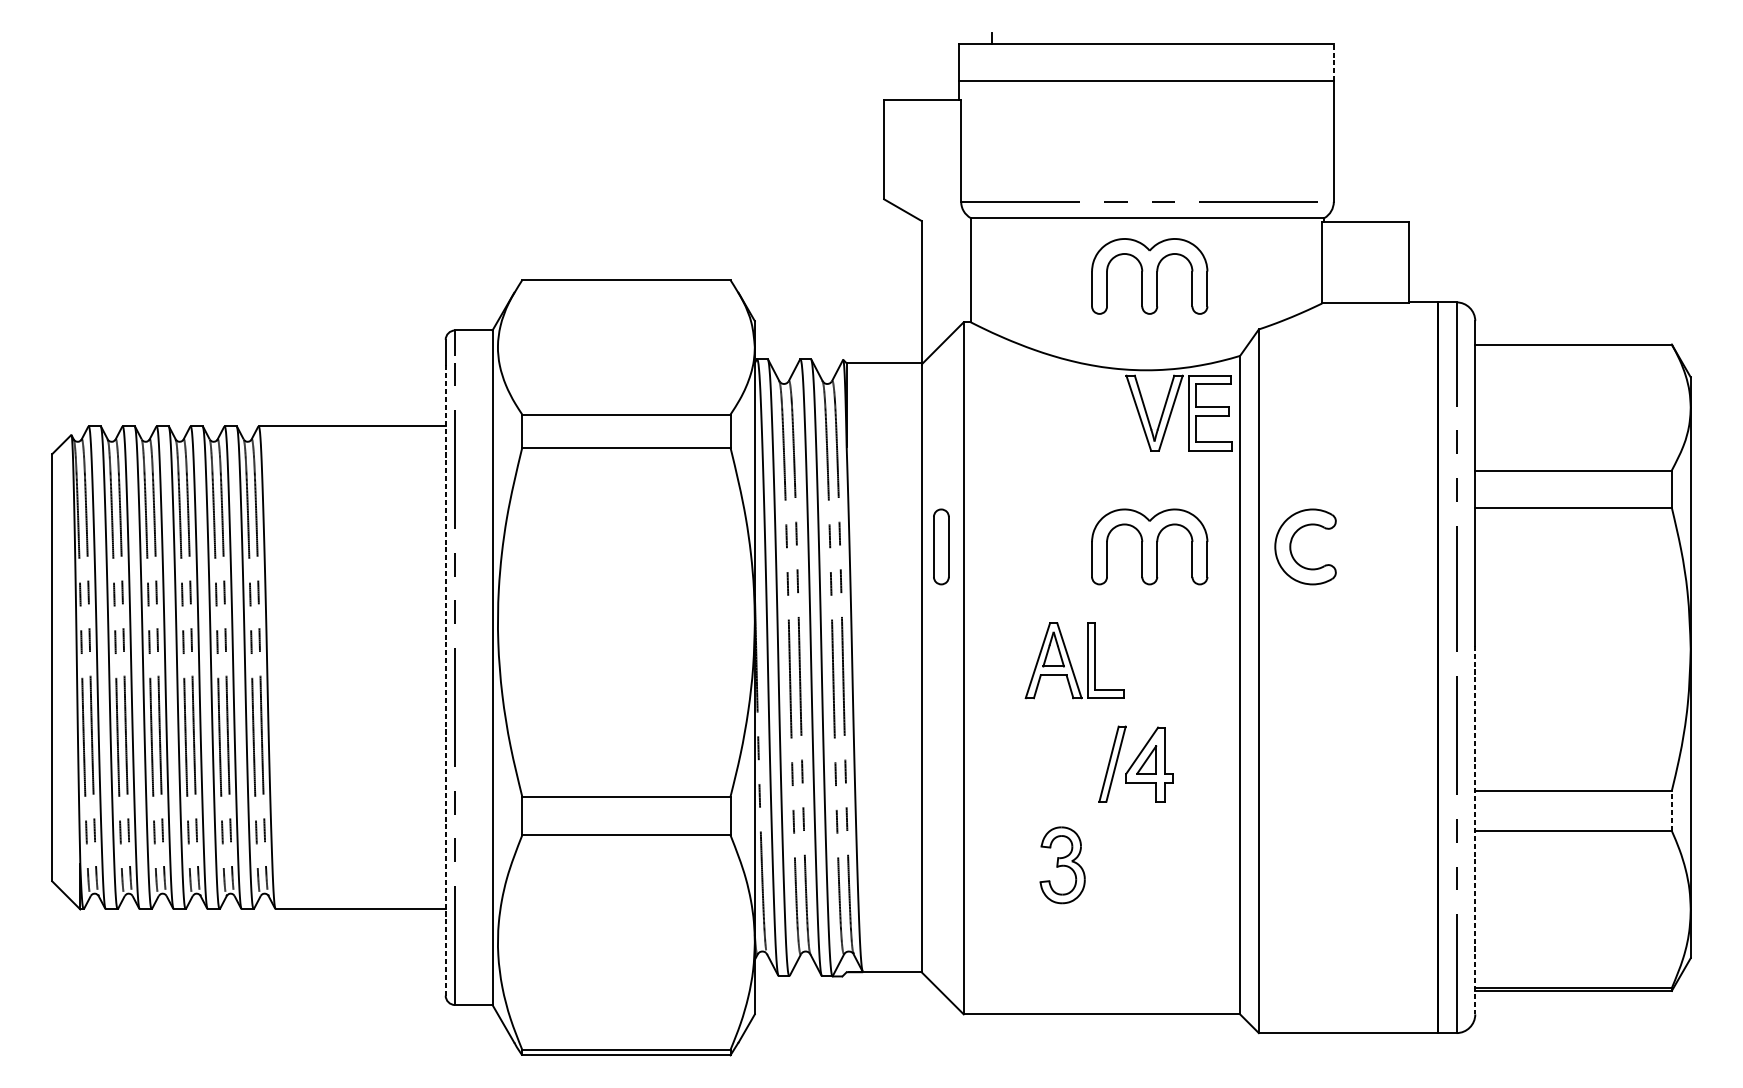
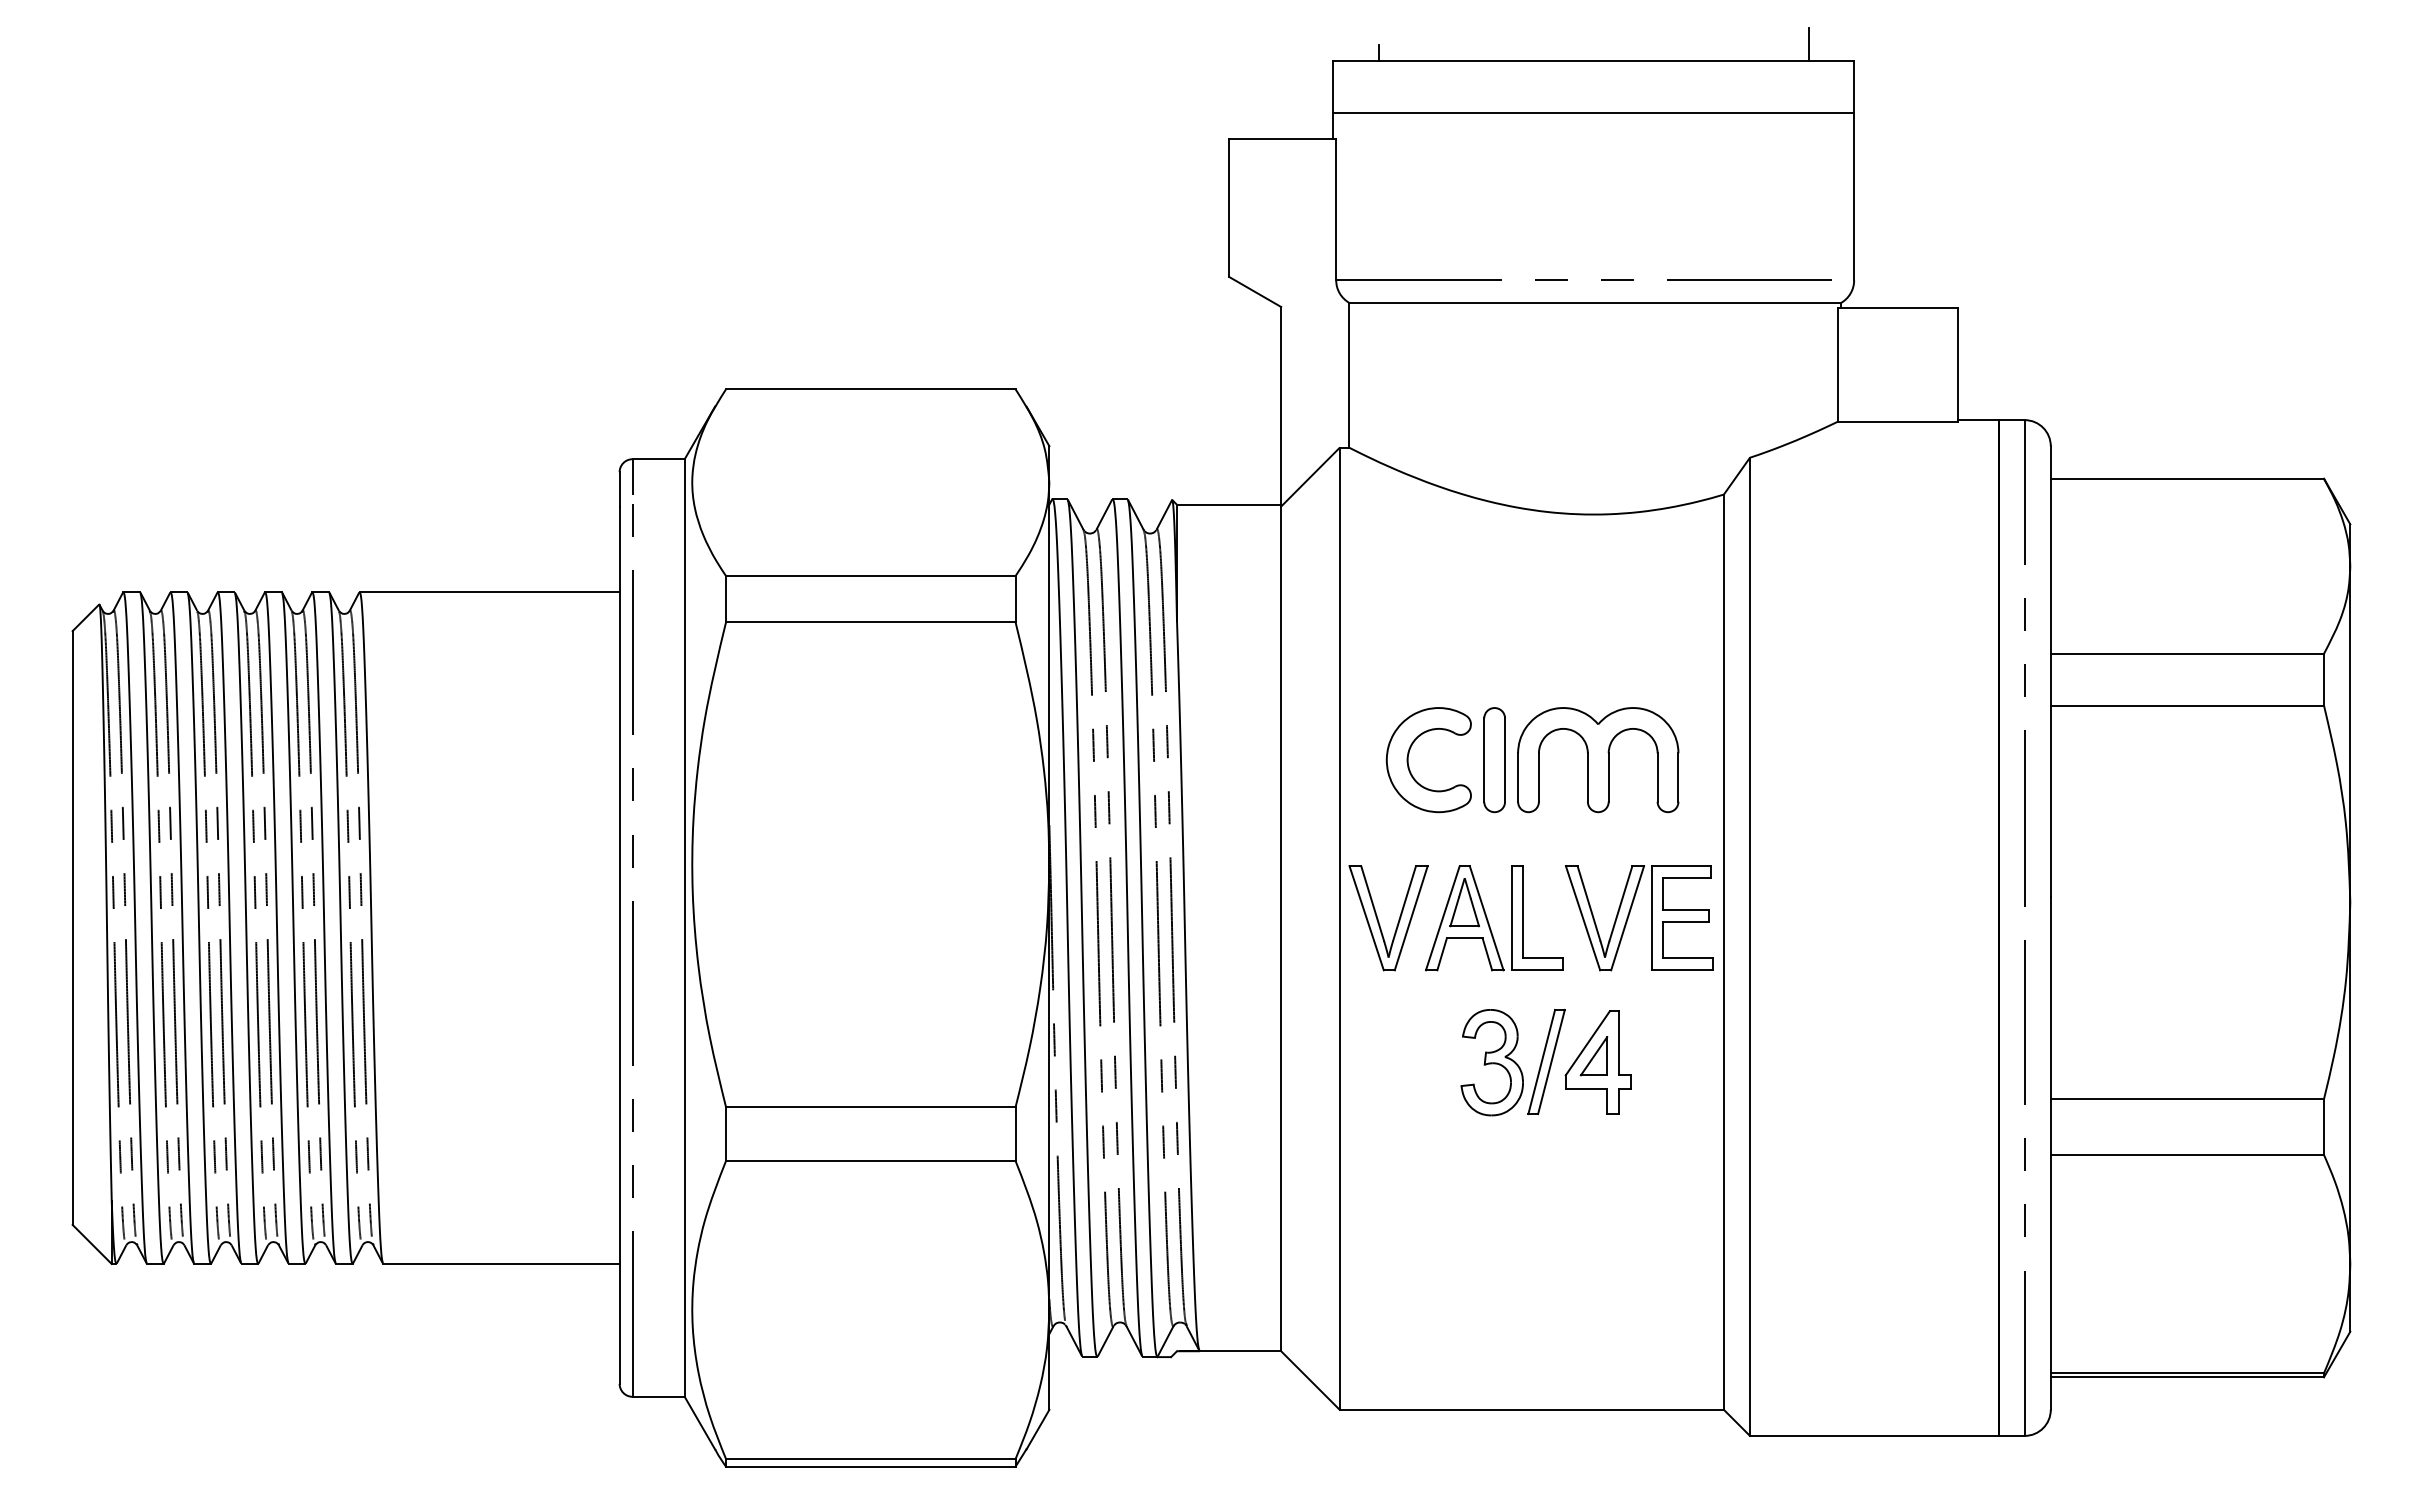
line: (1300, 31) -> (1808, 43), added
line: (1334, 62) -> (1854, 86), dashed -> solid
part: (1149, 276) -> (1598, 384), removed
part: (1172, 411) -> (1629, 916), moved
part: (1291, 542) -> (1409, 754), moved
part: (941, 547) -> (1494, 760), moved
part: (992, 663) -> (1379, 921), added
line: (445, 680) -> (619, 945), dashed -> solid
line: (1672, 811) -> (2324, 1127), dashed -> solid
line: (1475, 830) -> (2050, 1154), dashed -> solid
part: (1062, 865) -> (1491, 1062), moved

